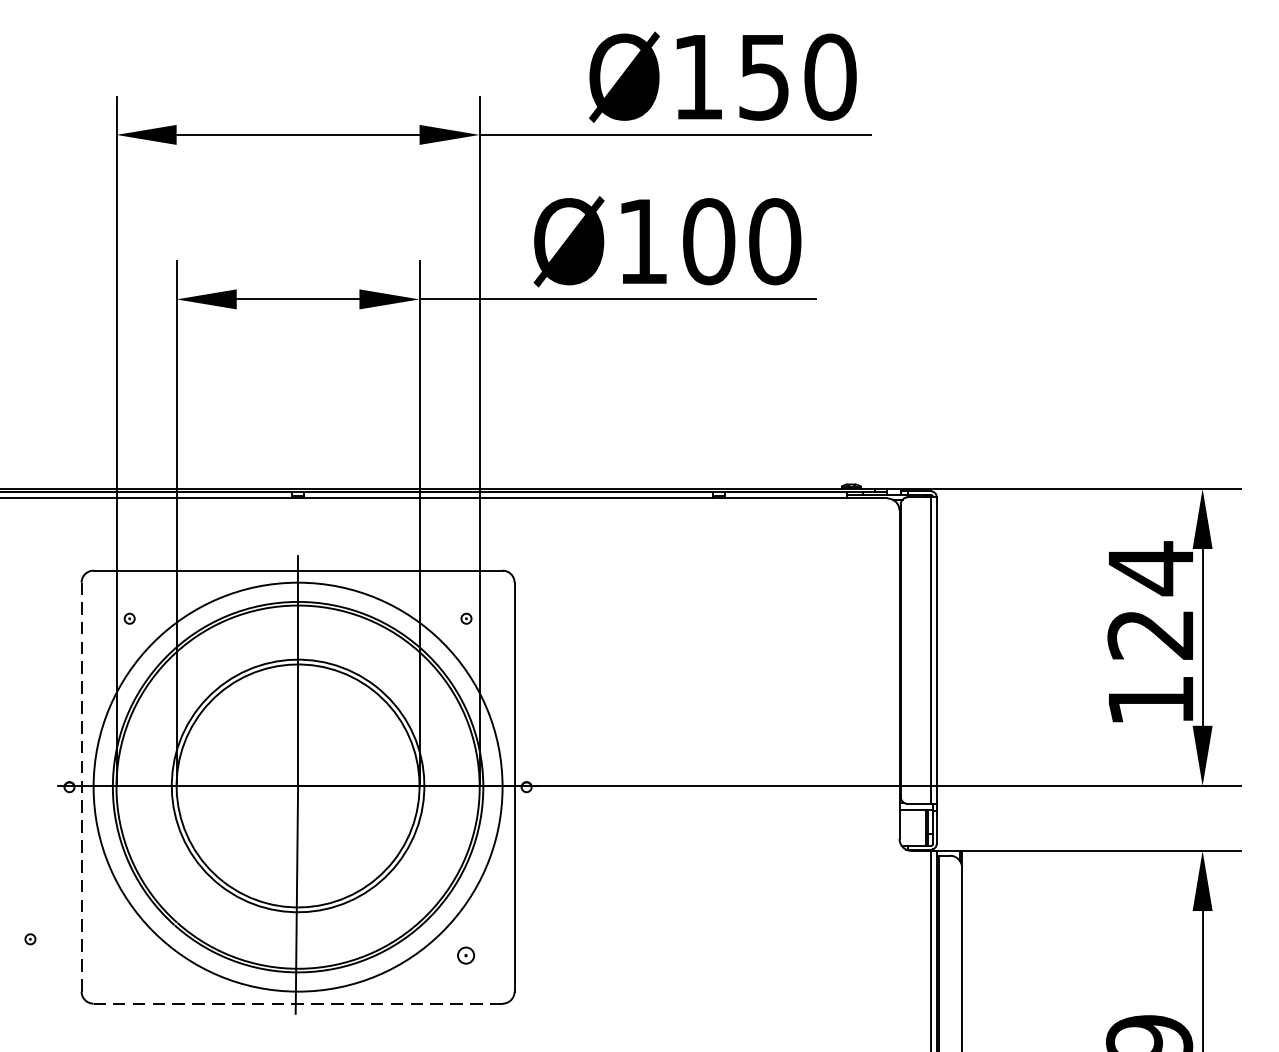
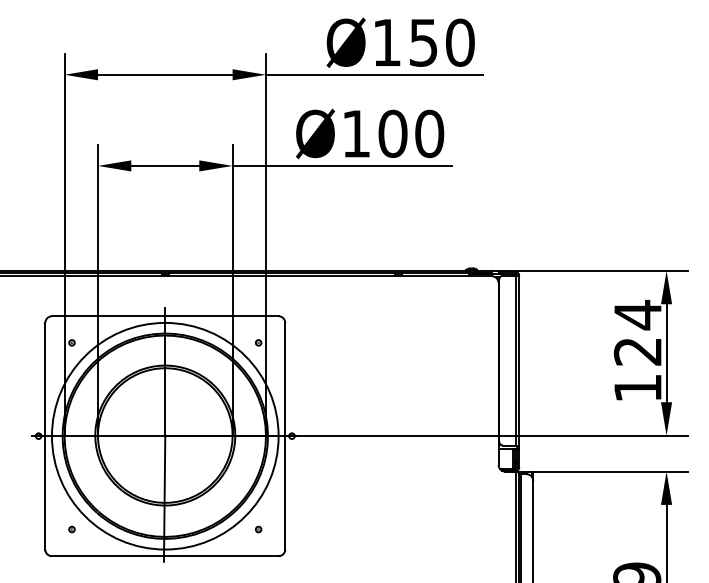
line: (81, 785) -> (45, 435), dashed -> solid
part: (29, 939) -> (71, 529), moved
part: (466, 955) -> (258, 529), size x0.62
line: (296, 1004) -> (164, 556), dashed -> solid

